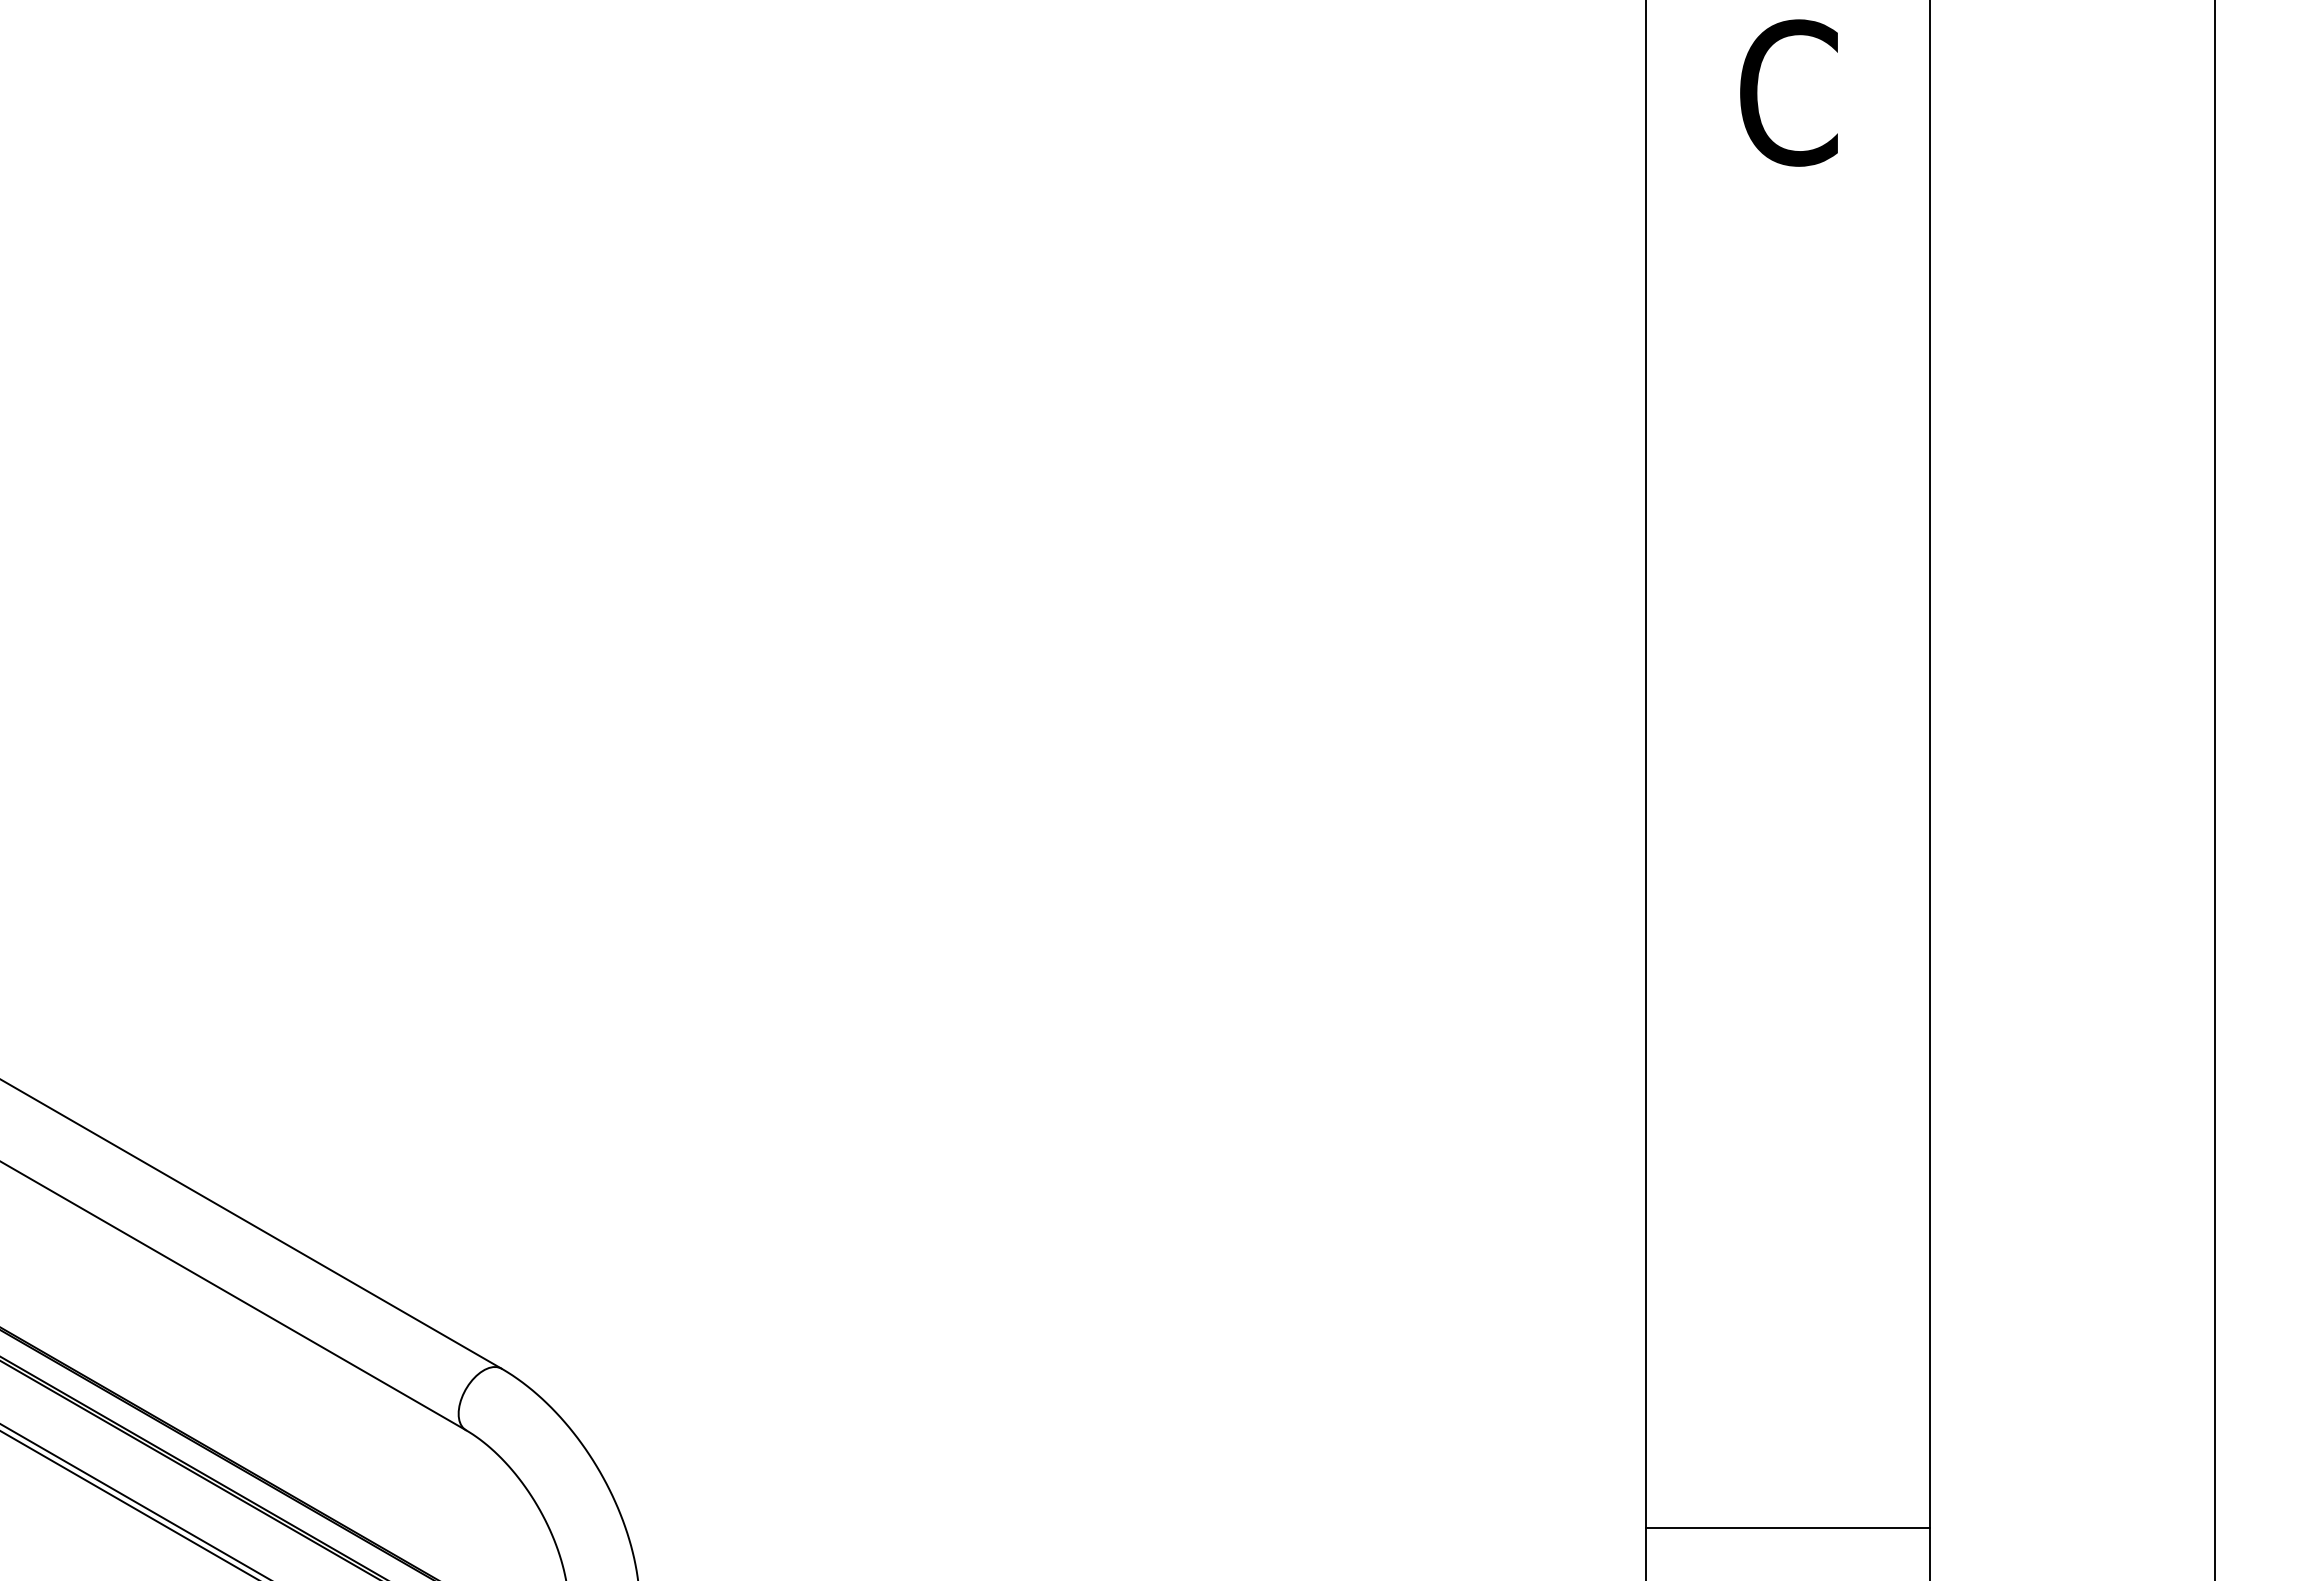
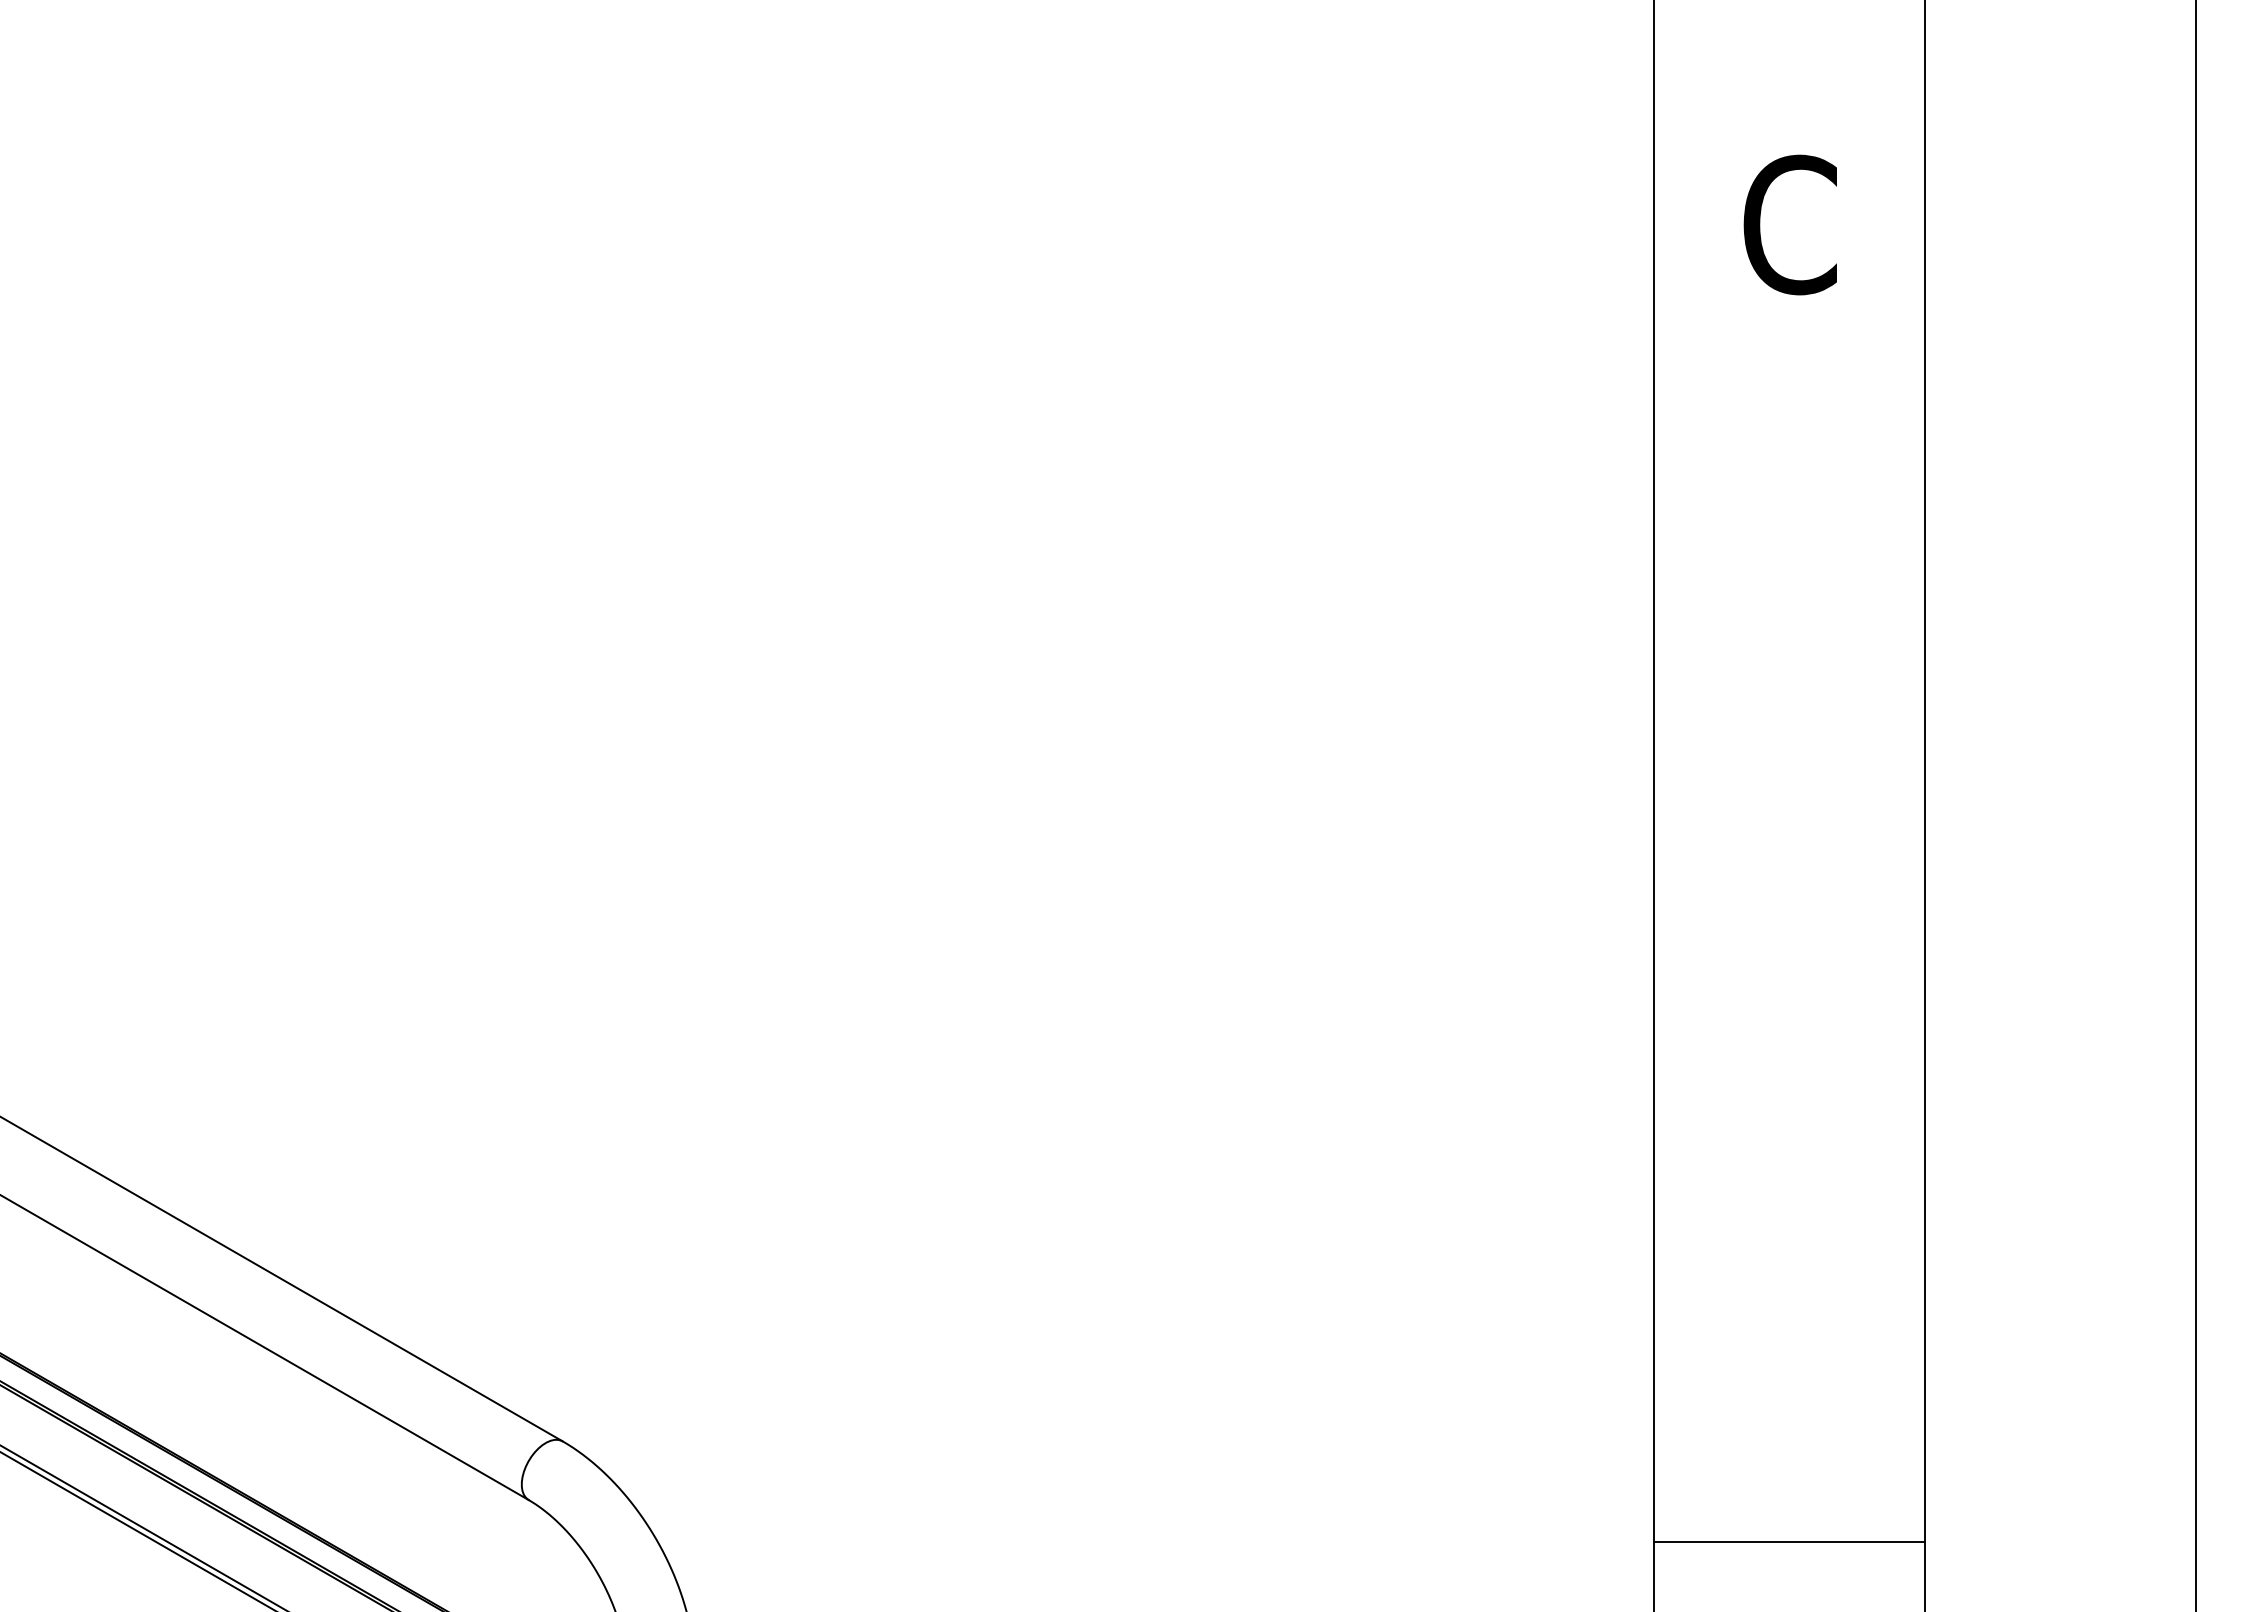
line: (1788, 1528) -> (1789, 1541), moved

